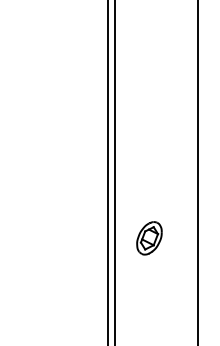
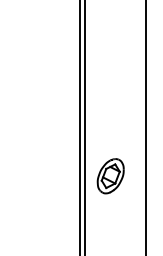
part: (149, 238) -> (110, 176), size x1.43

